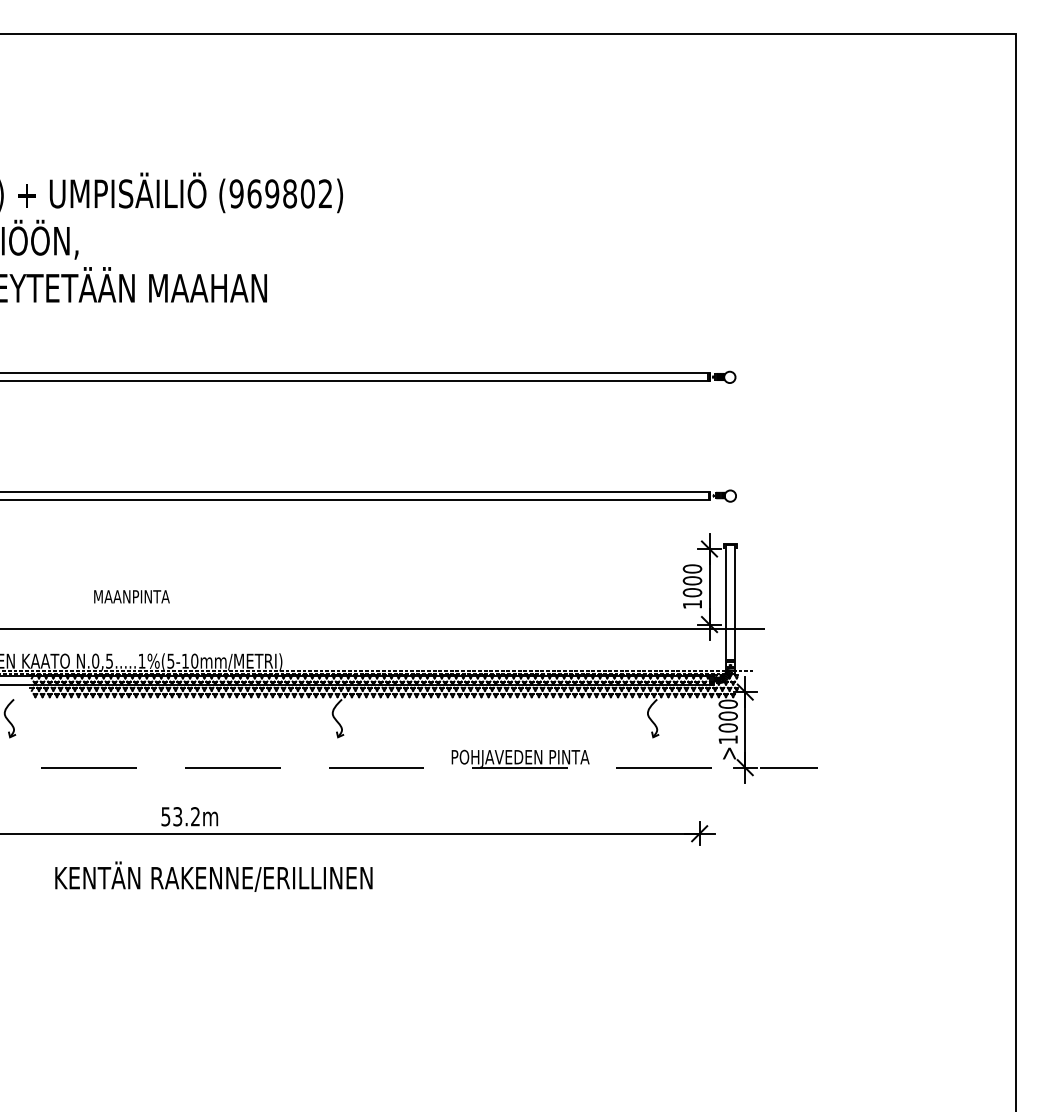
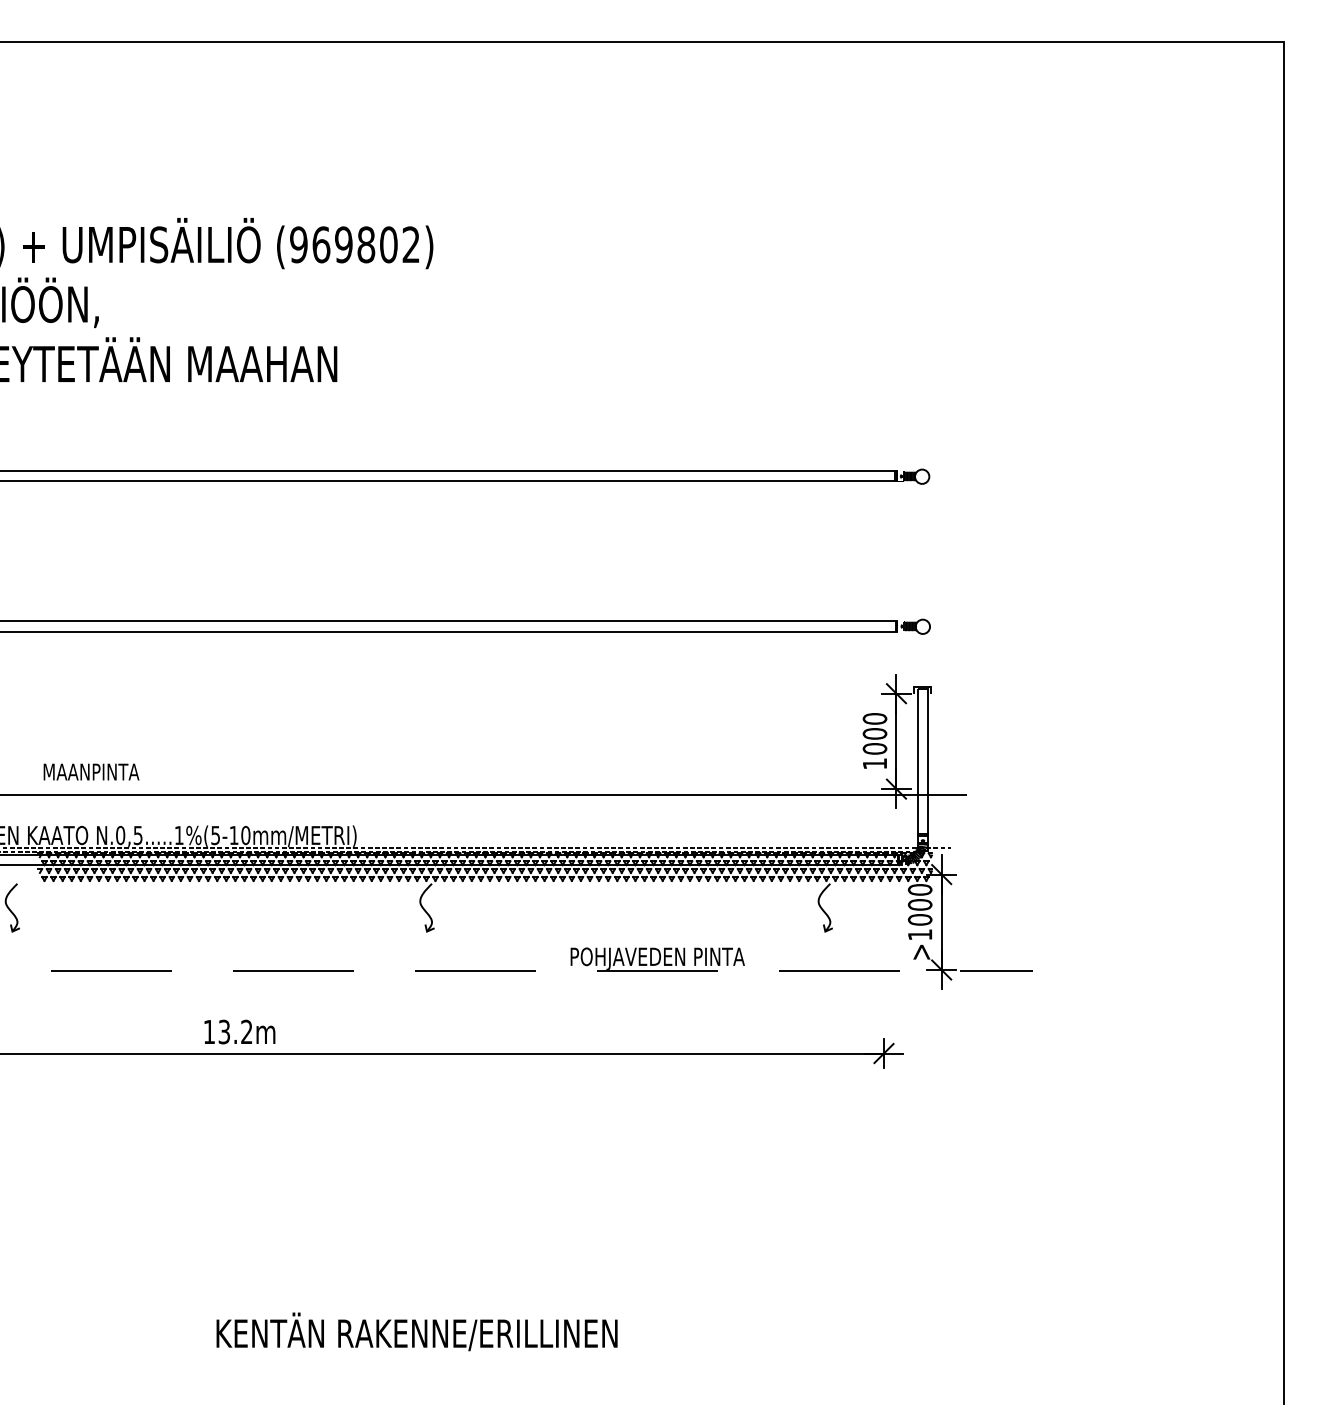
text: (131, 596) -> (91, 771), moved
text: (165, 817) -> (208, 1032), 53.2m -> 13.2m
text: (213, 876) -> (416, 1331), moved

